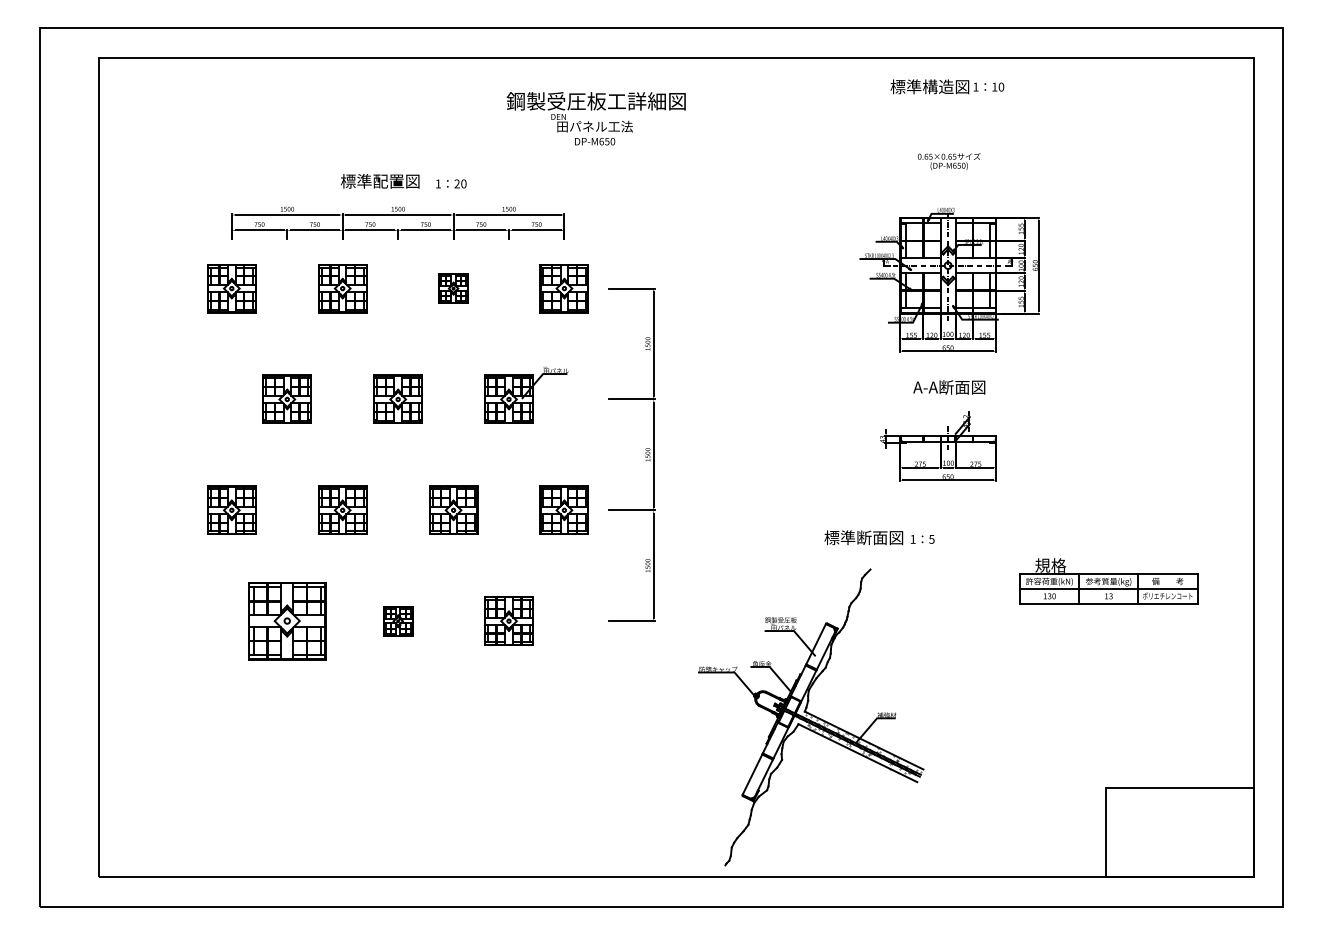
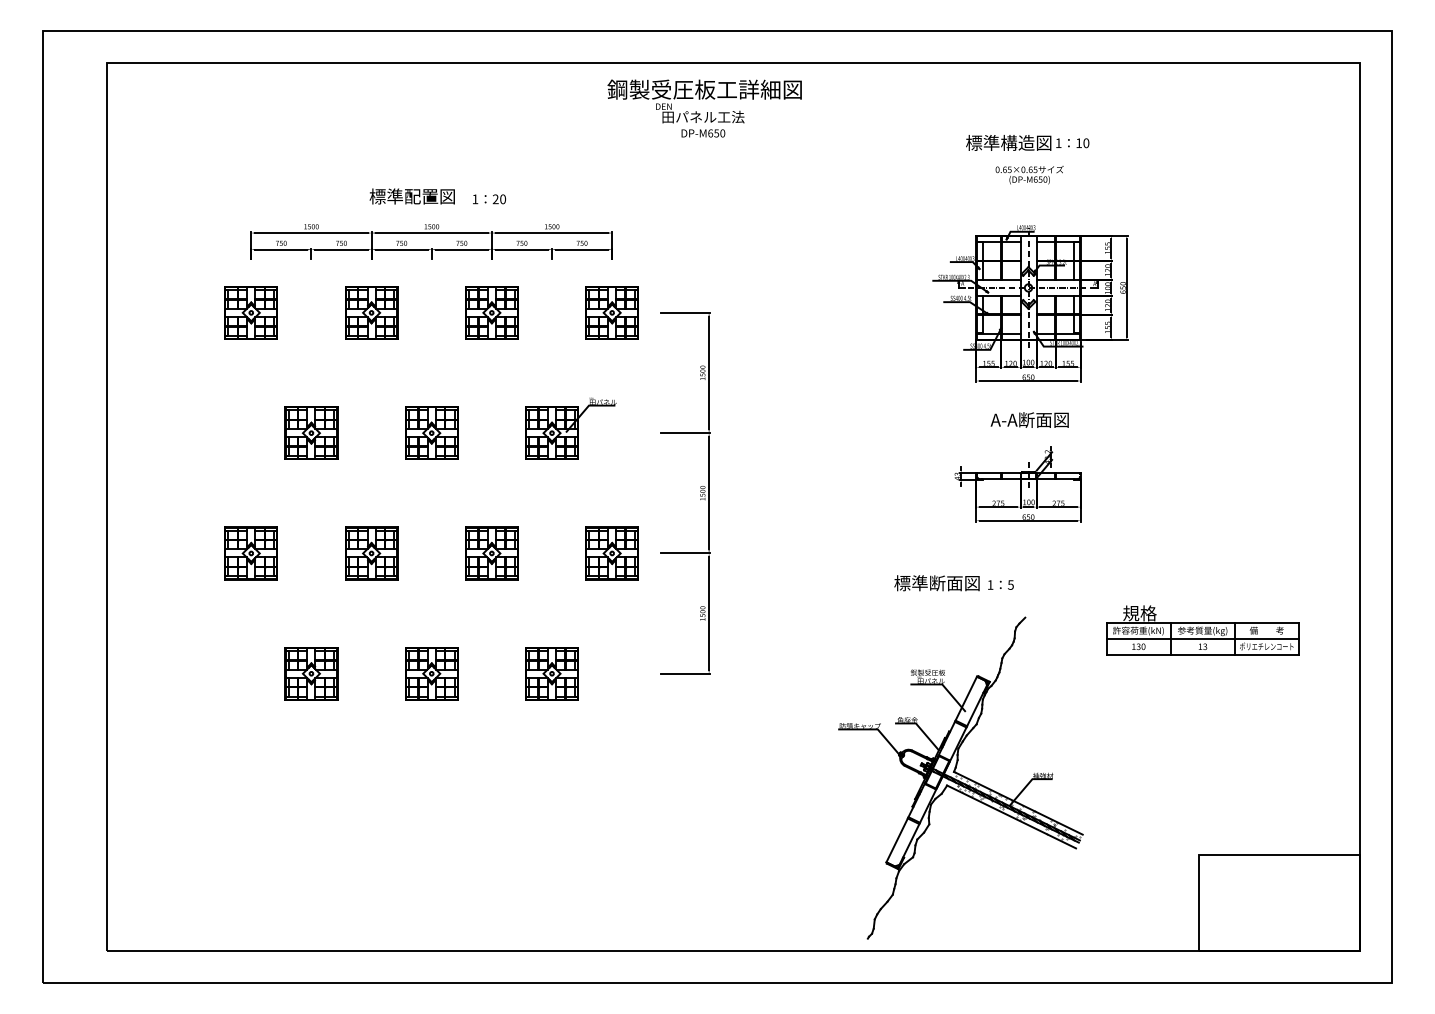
text: (947, 86) -> (1027, 142), moved
text: (596, 118) -> (704, 108), moved
part: (453, 288) -> (491, 312), size x1.67
part: (287, 620) -> (311, 673), size x0.62
part: (397, 620) -> (431, 673), size x1.67
part: (810, 716) -> (960, 777), moved

